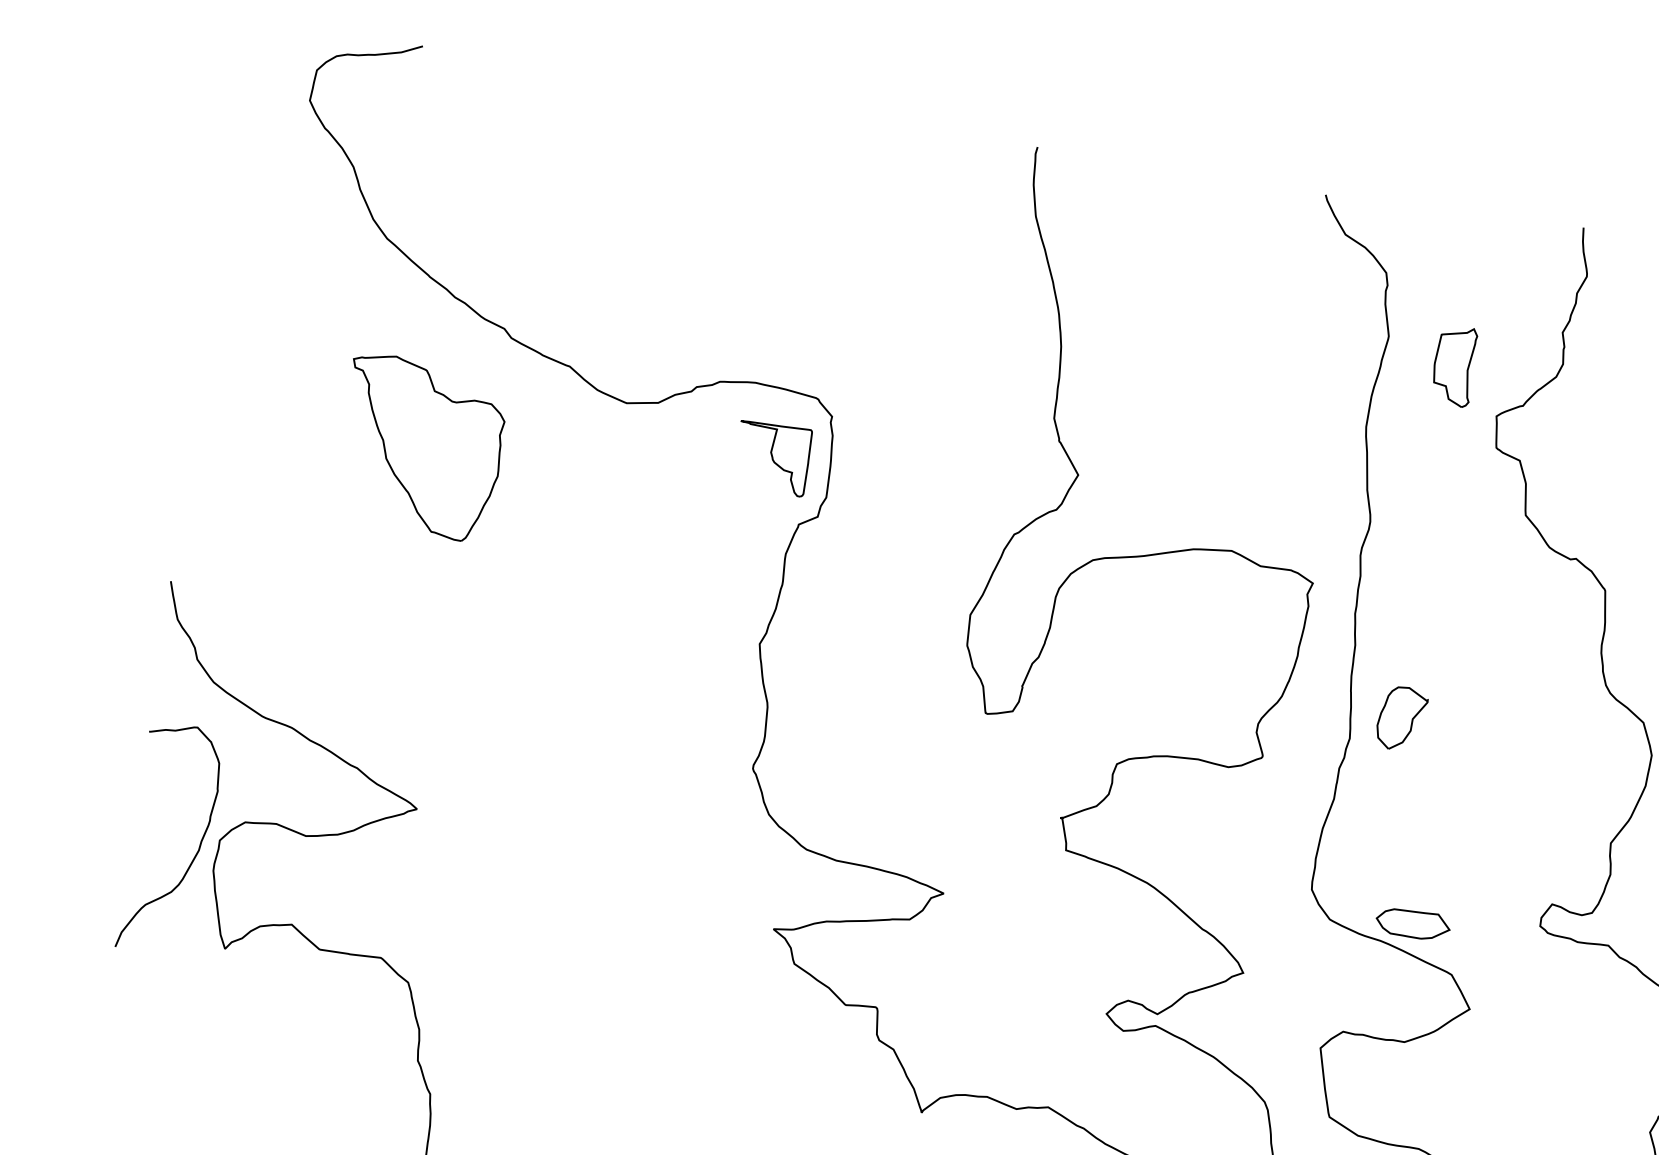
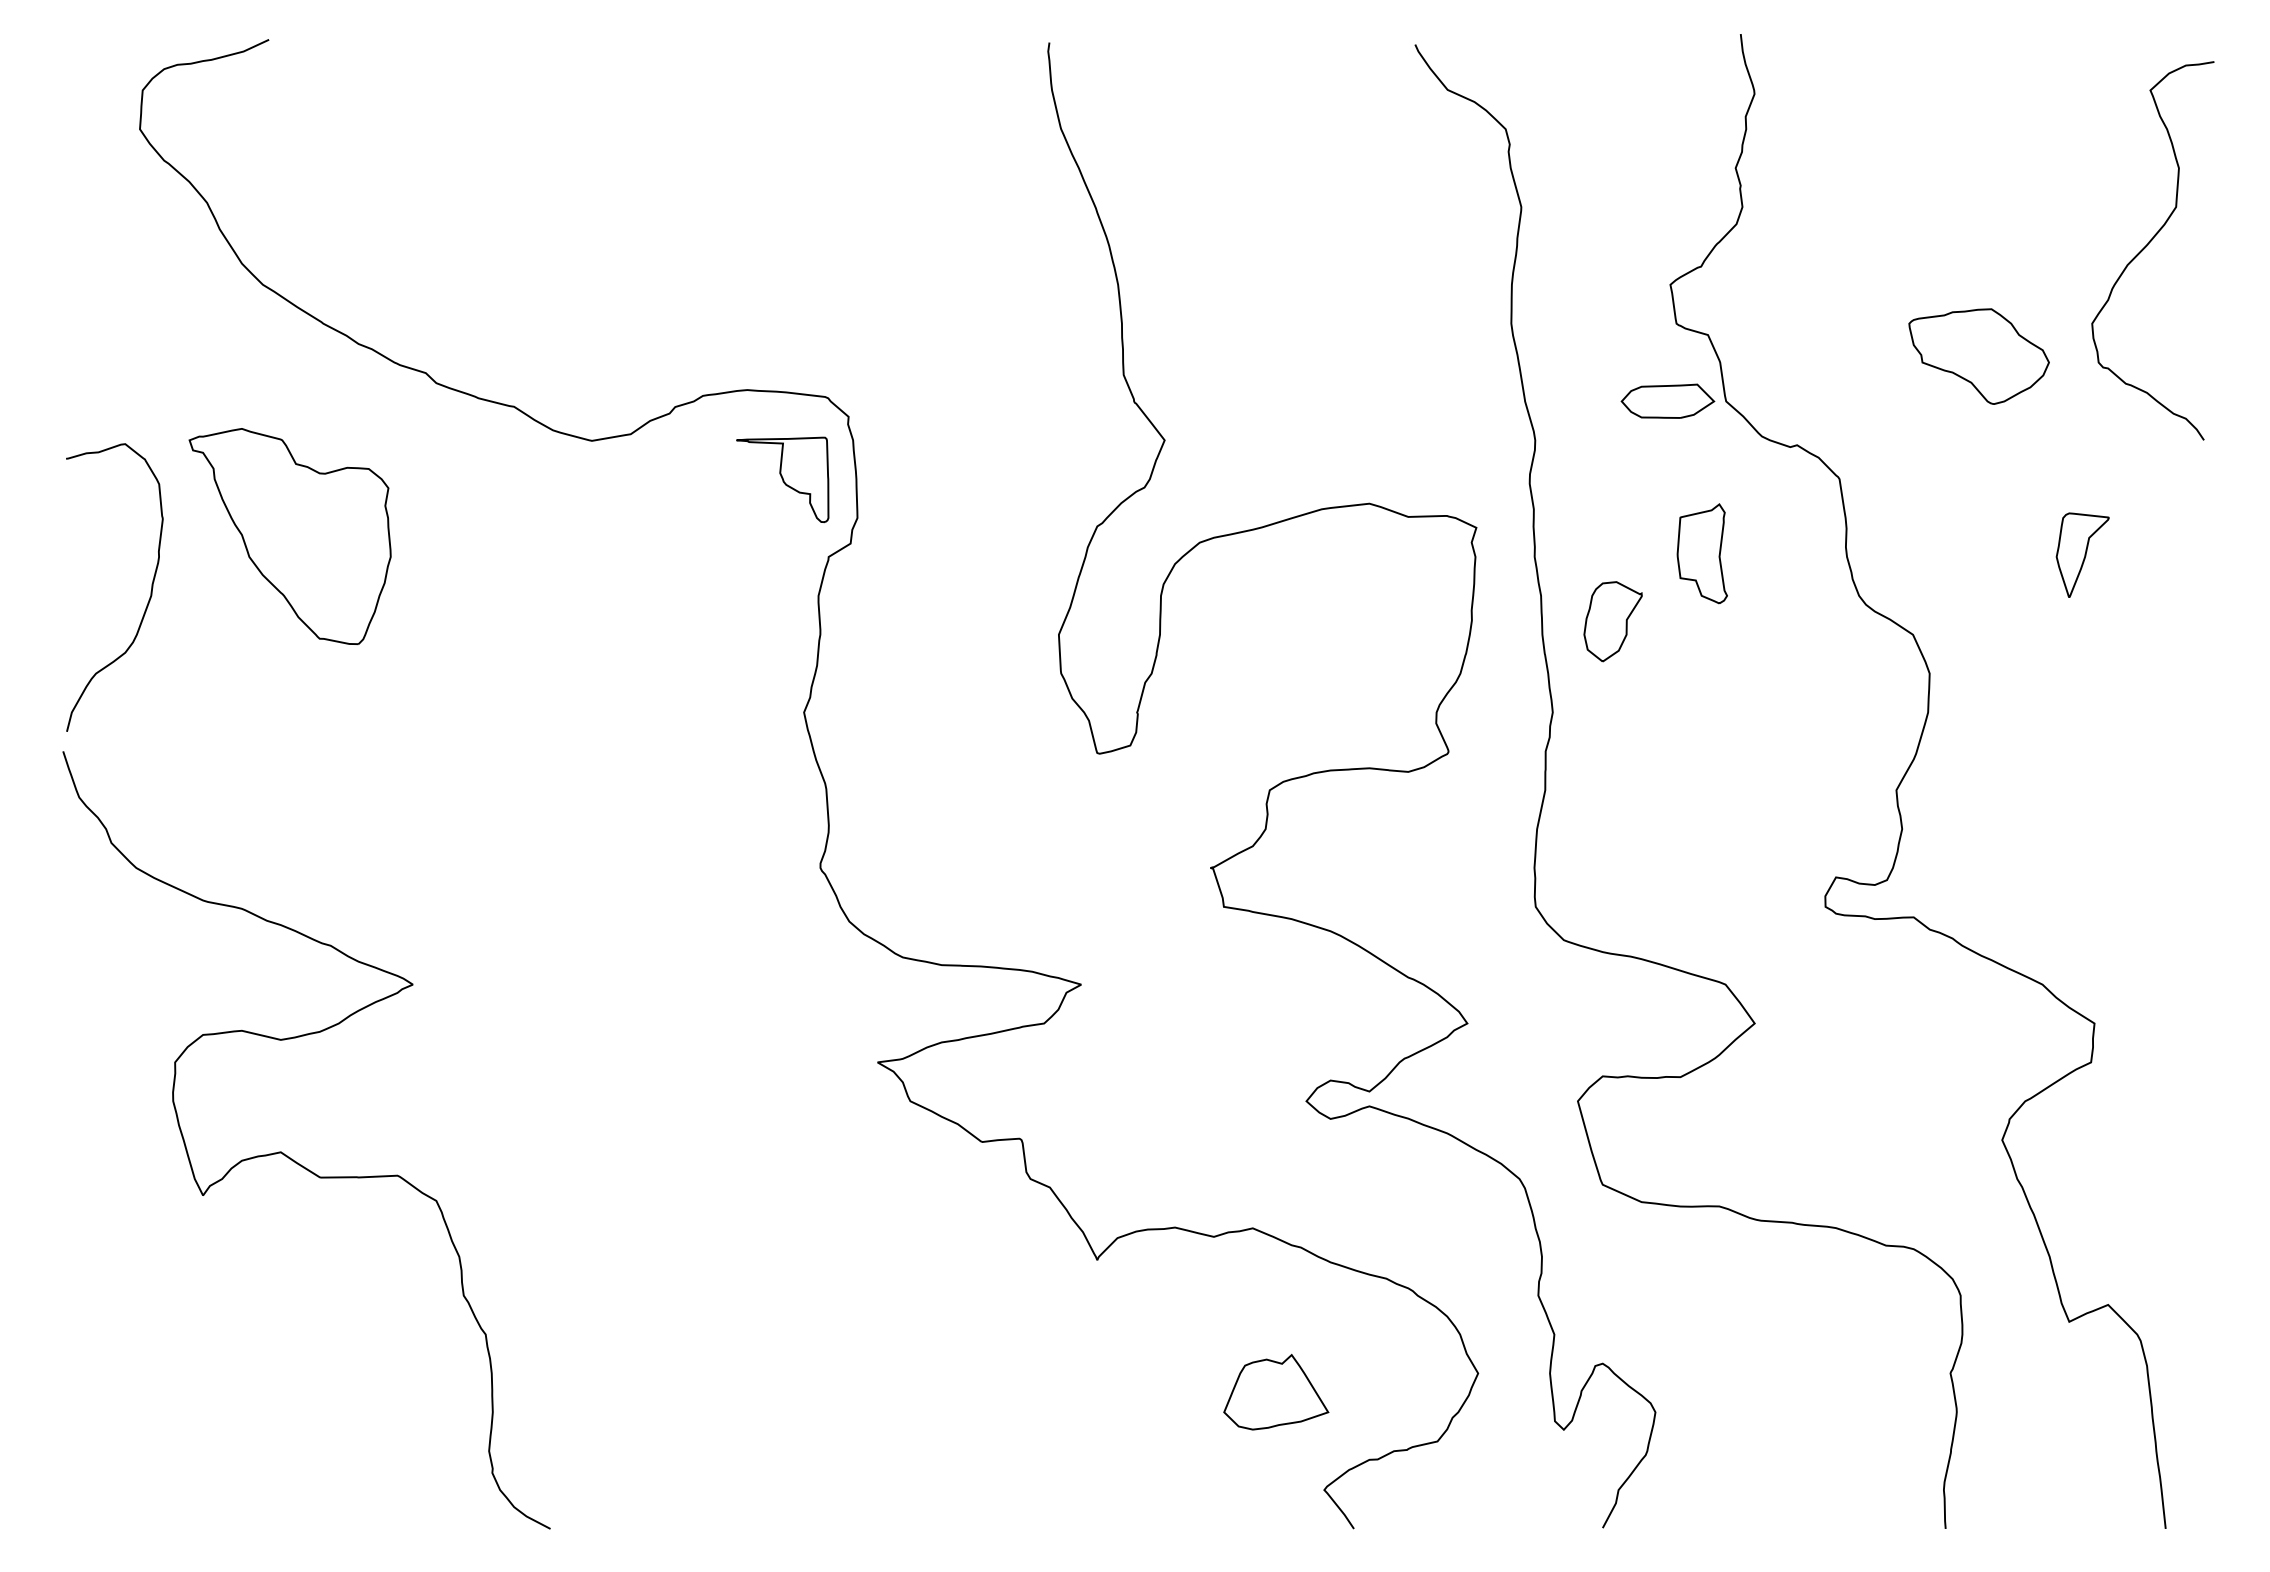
part: (1453, 365) -> (1701, 553), moved
part: (420, 447) -> (289, 536), moved
part: (1401, 718) -> (1612, 621), moved
curve: (198, 846) -> (150, 591), moved
part: (1412, 923) -> (1667, 400), moved

